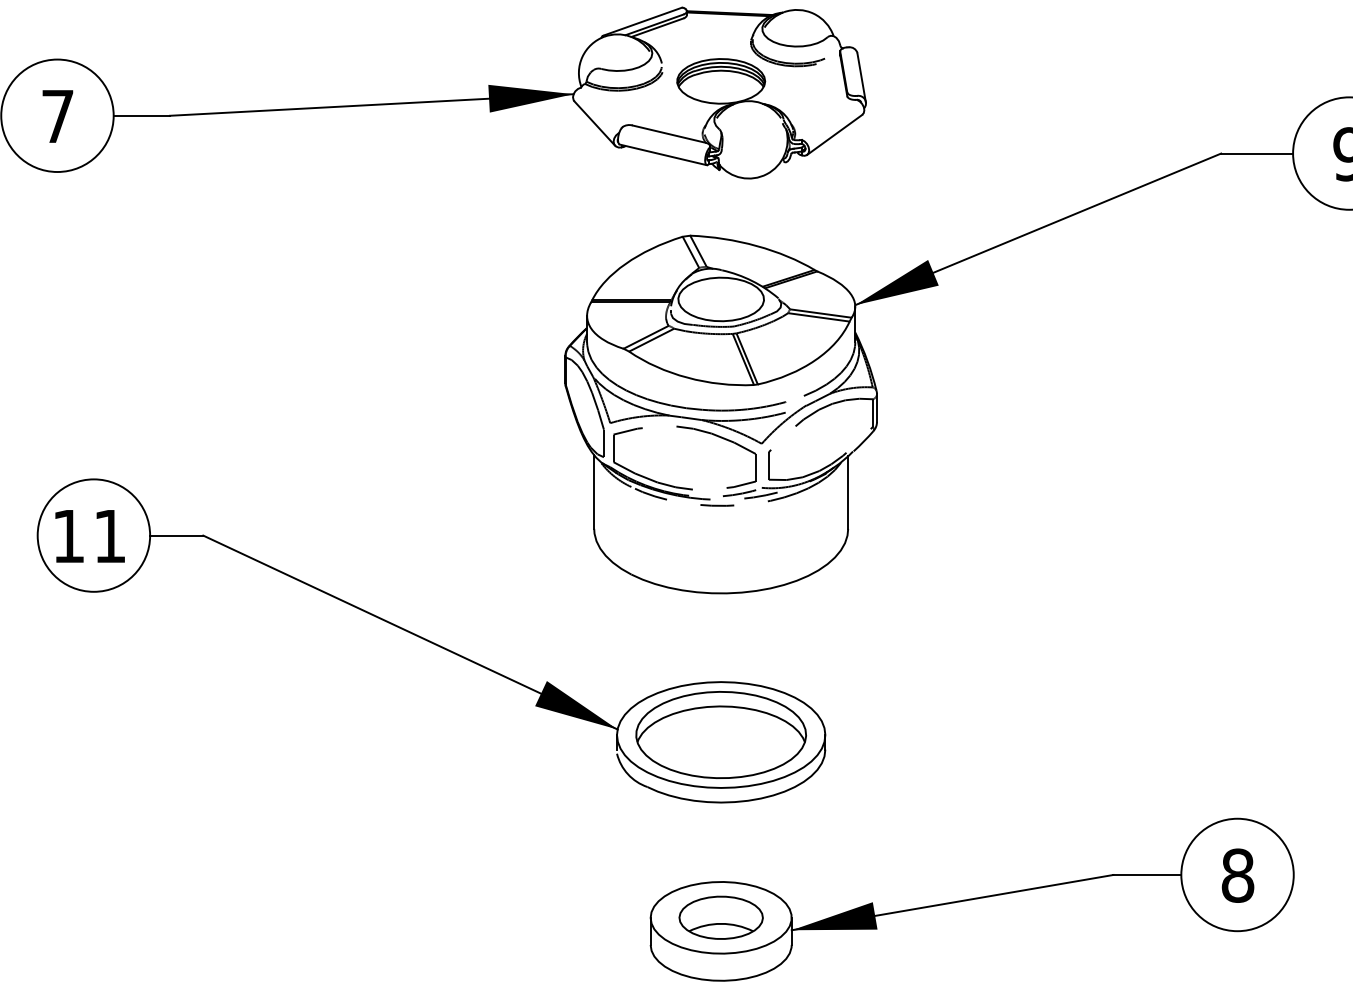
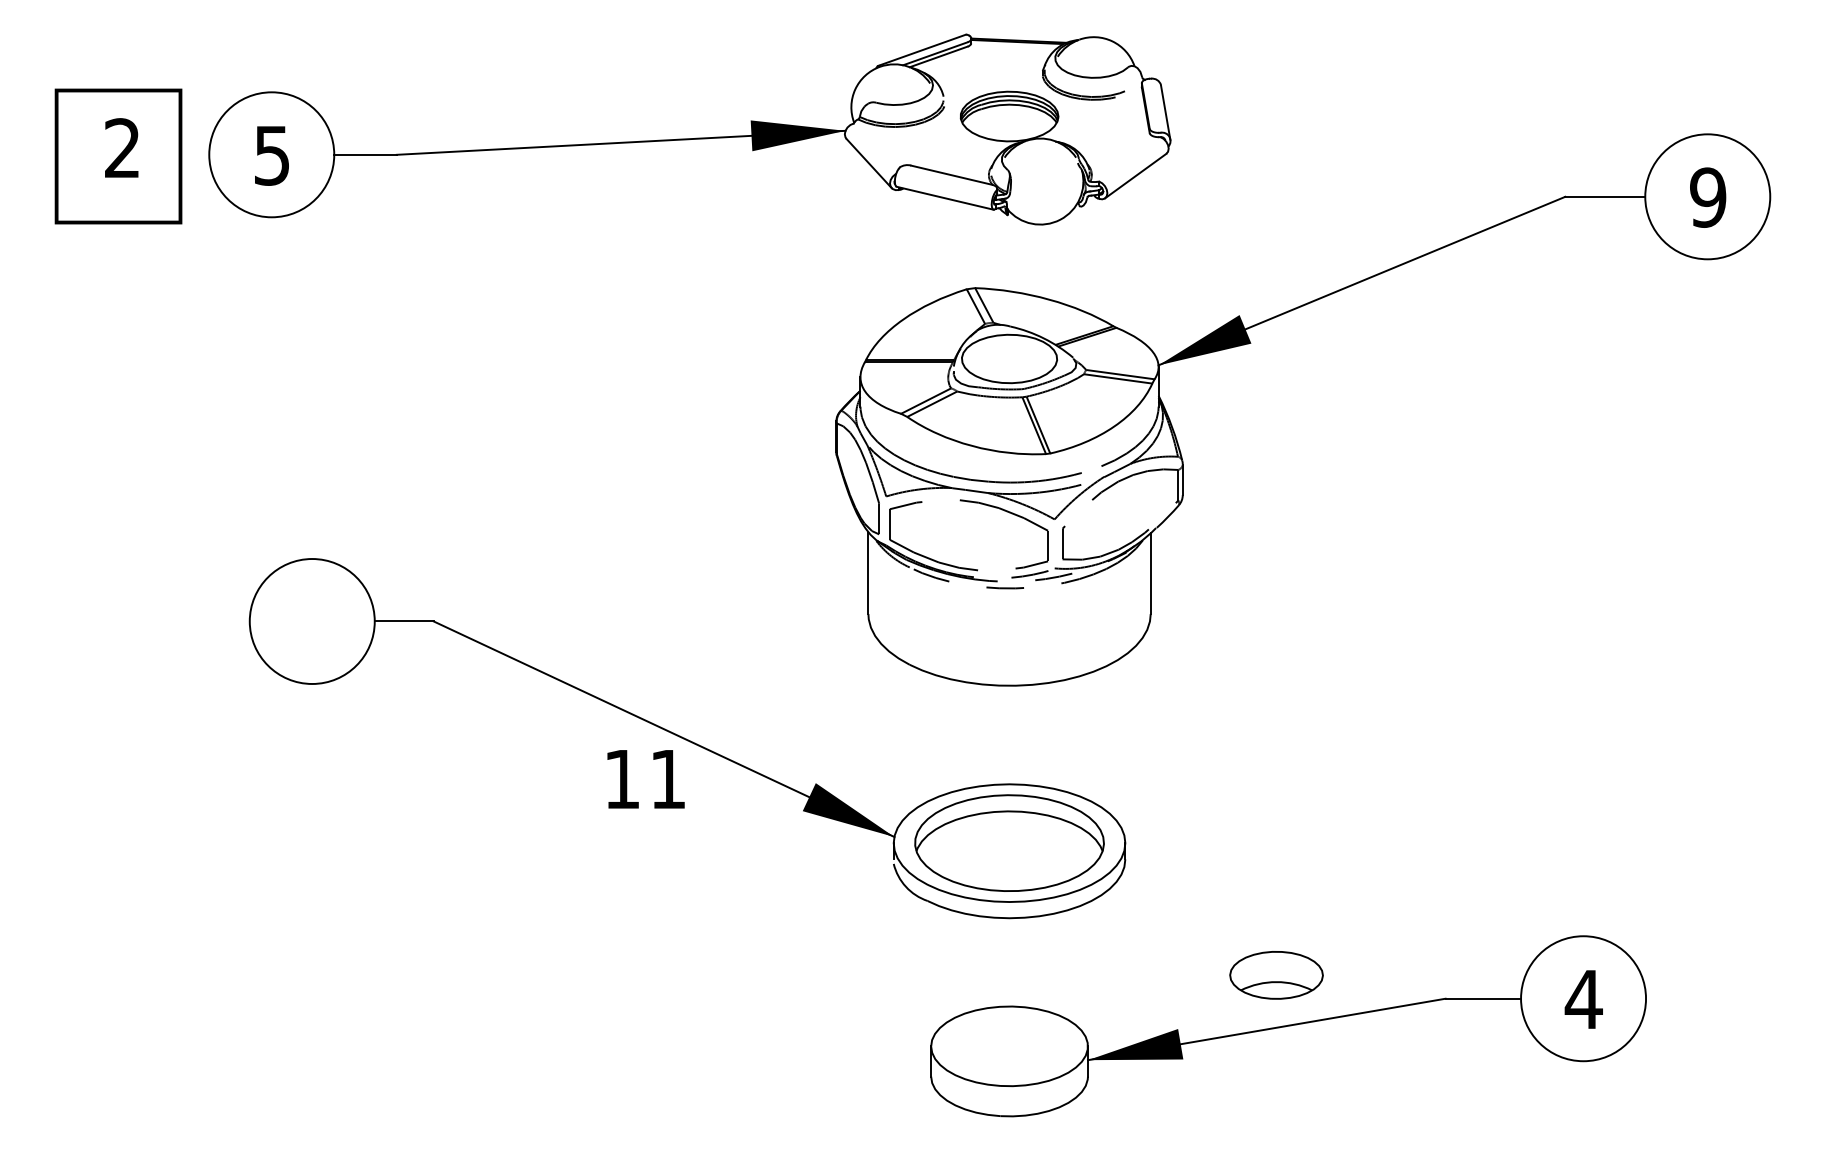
text: (58, 116) -> (272, 155), 7 -> 5
text: (89, 536) -> (645, 779), moved
text: (1237, 875) -> (1583, 999), 8 -> 4
part: (721, 917) -> (1276, 975), moved

